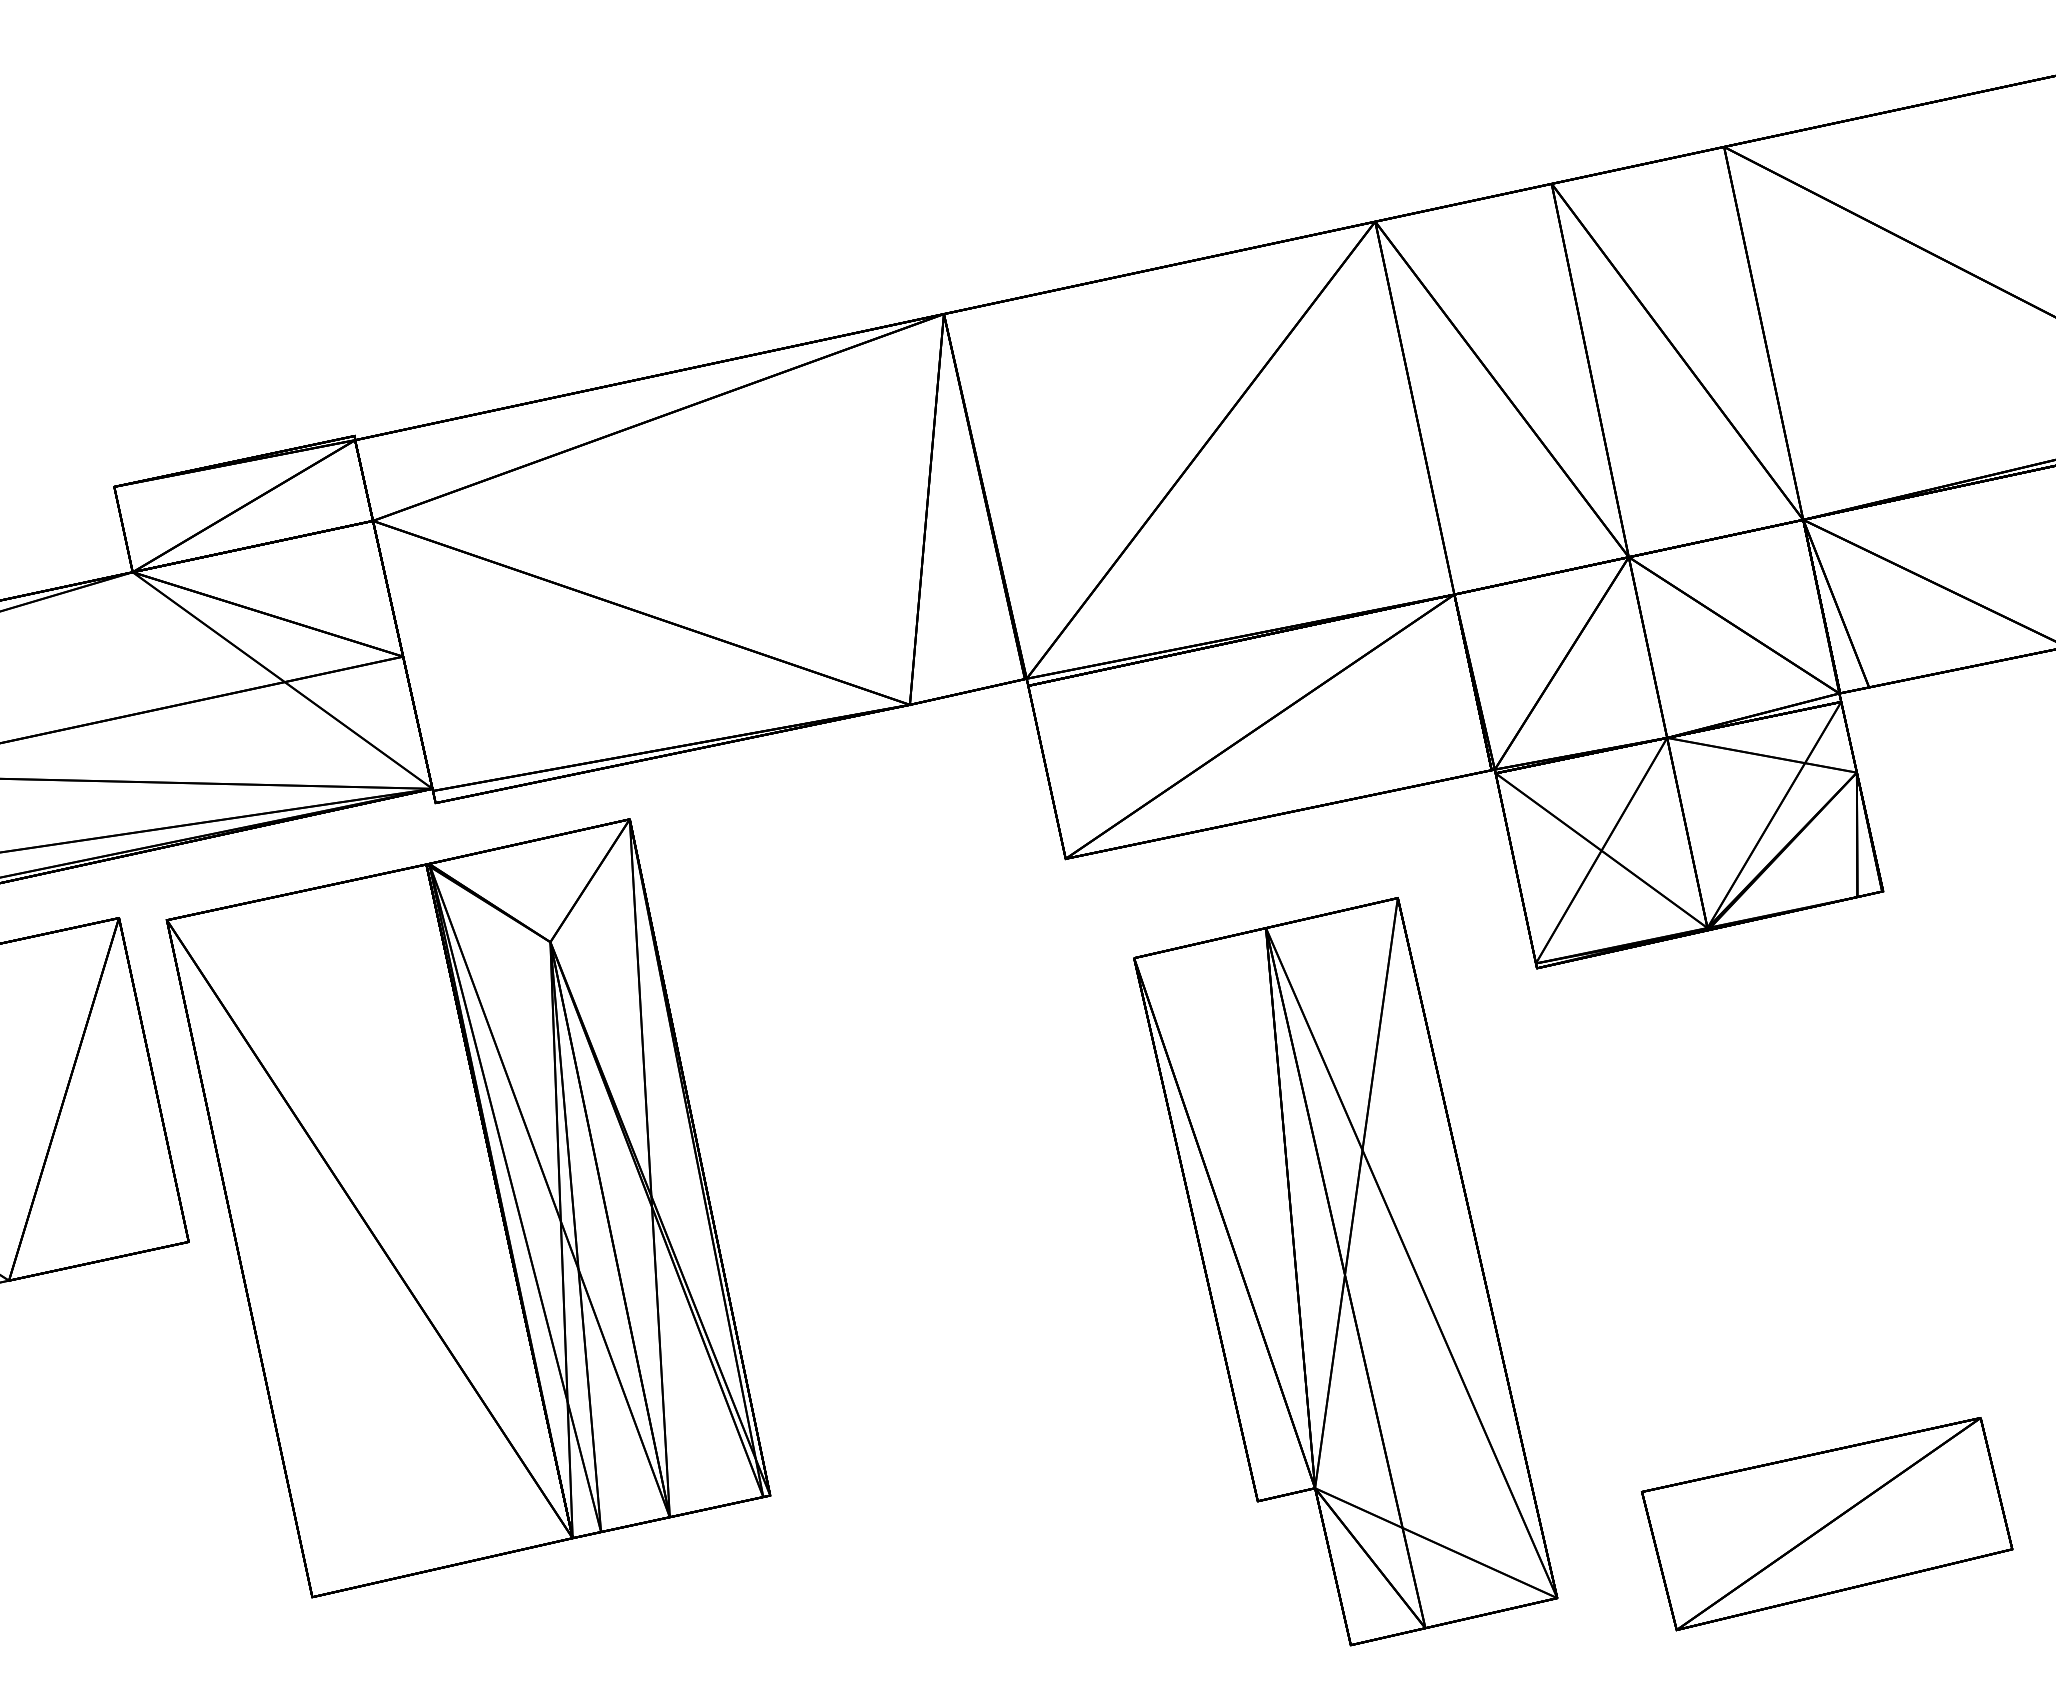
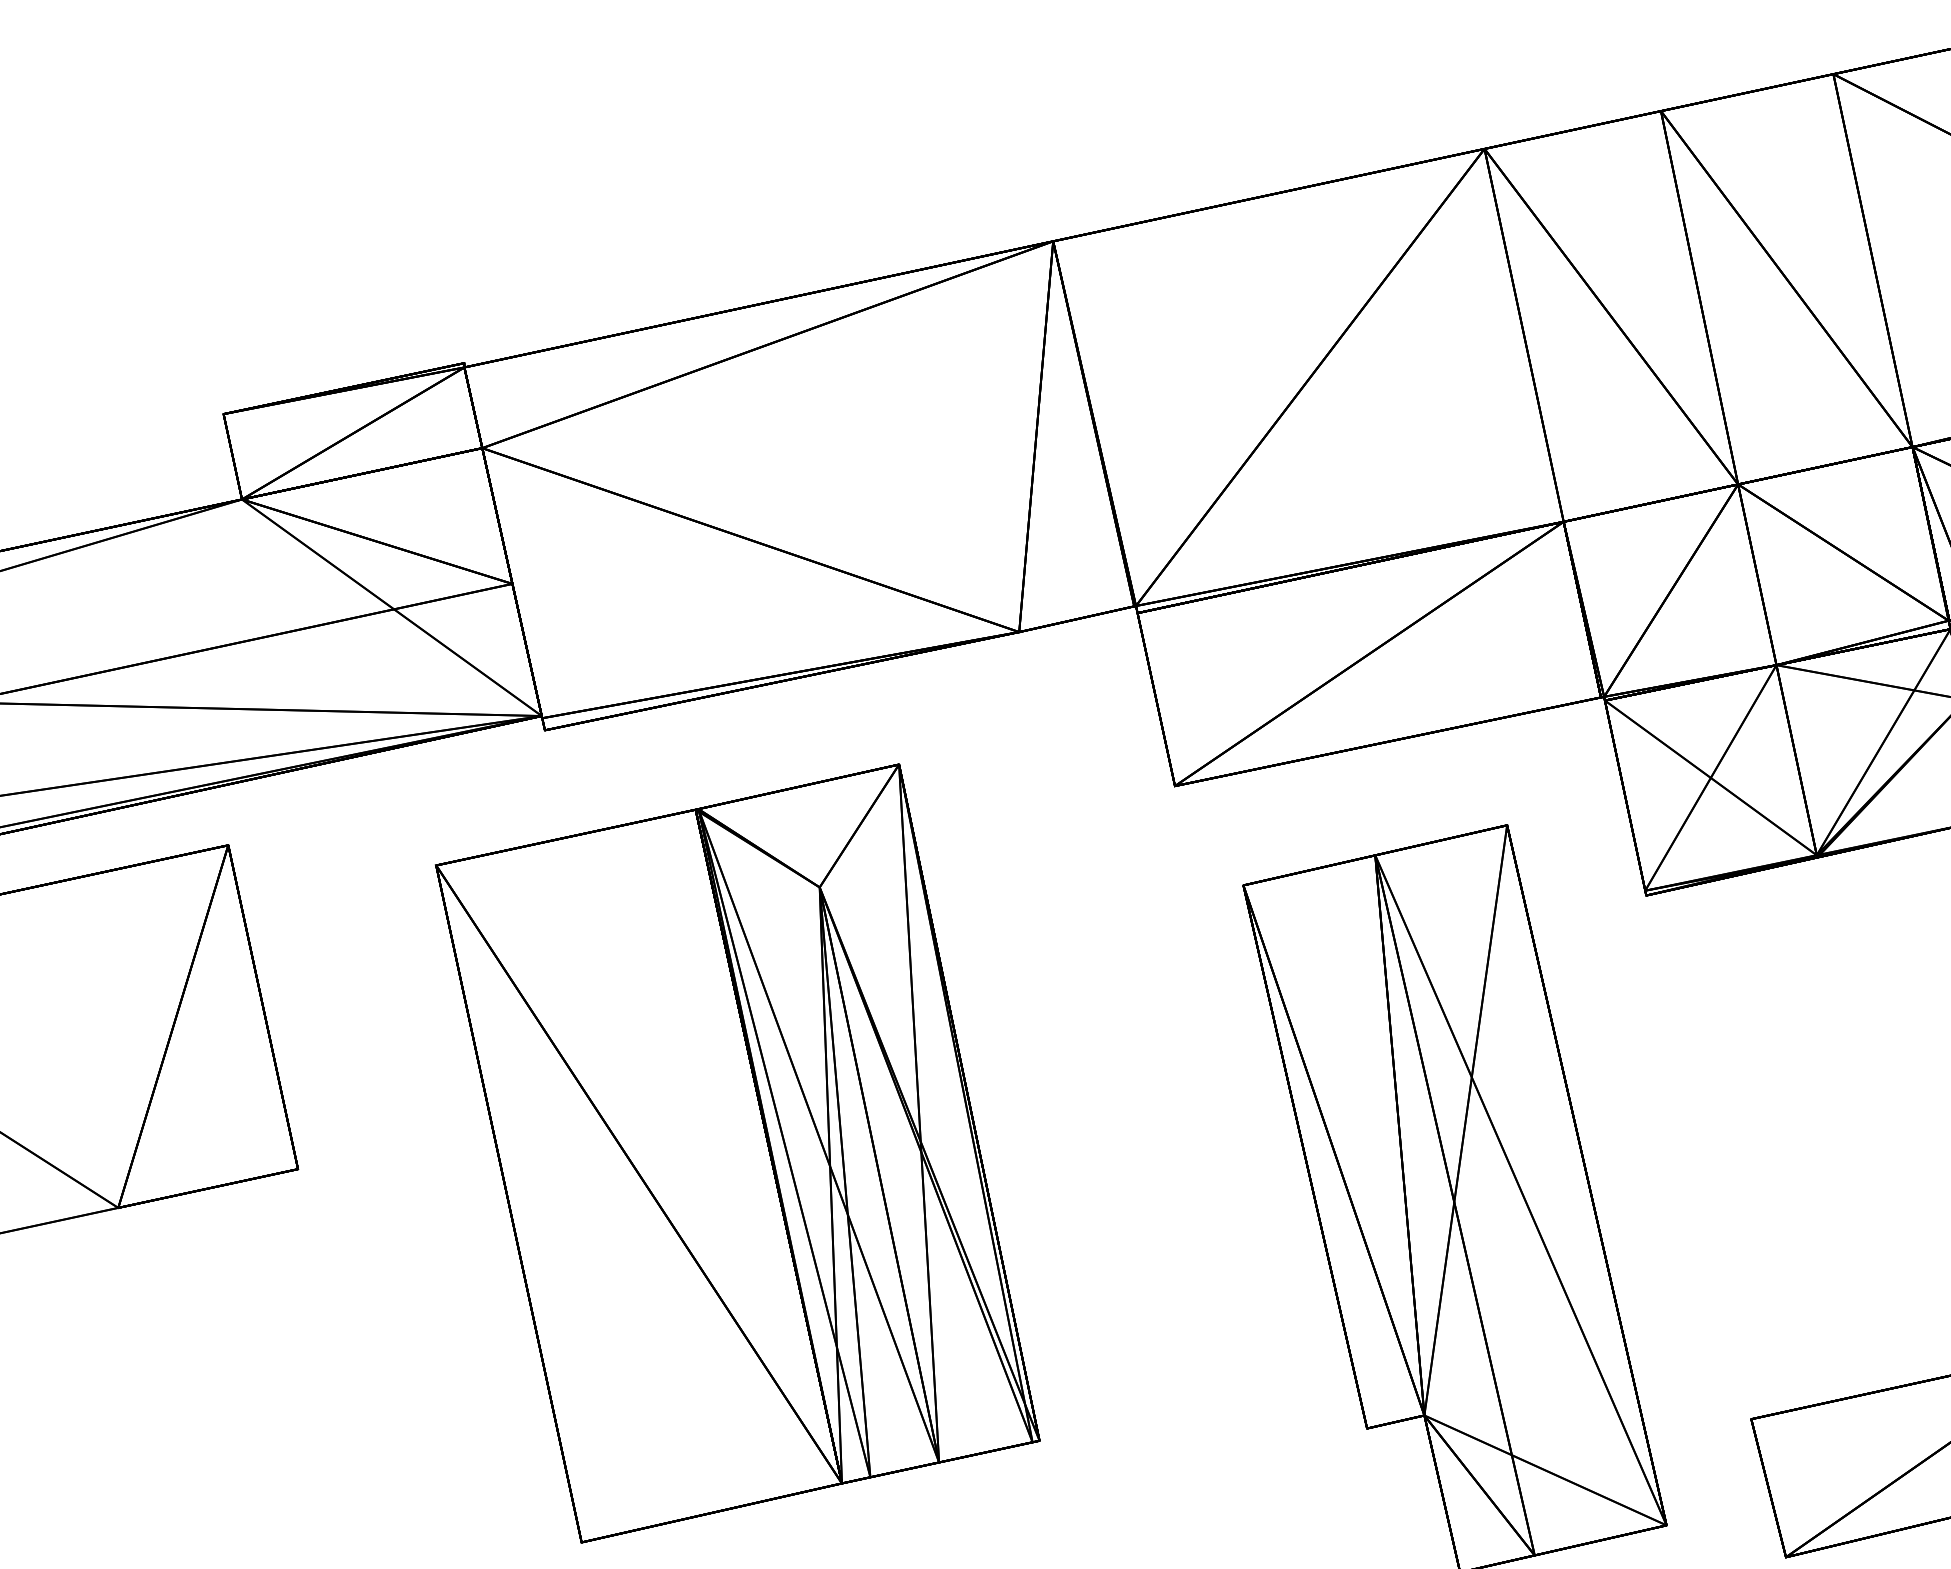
part: (468, 1208) -> (737, 1153), moved

